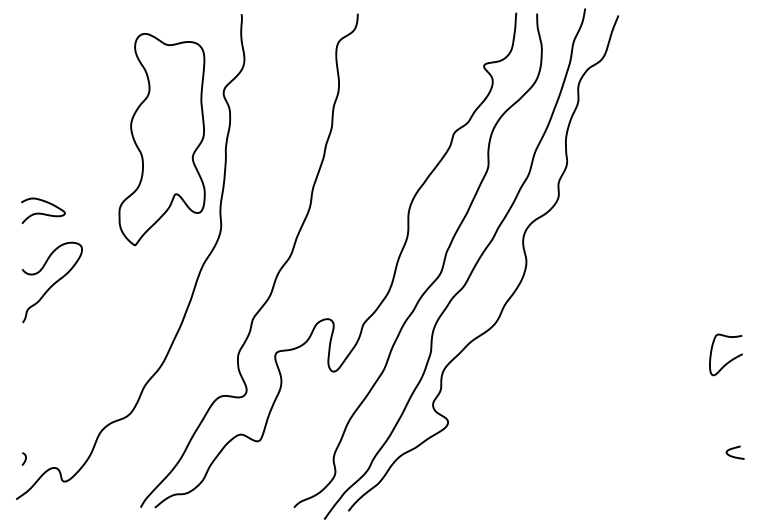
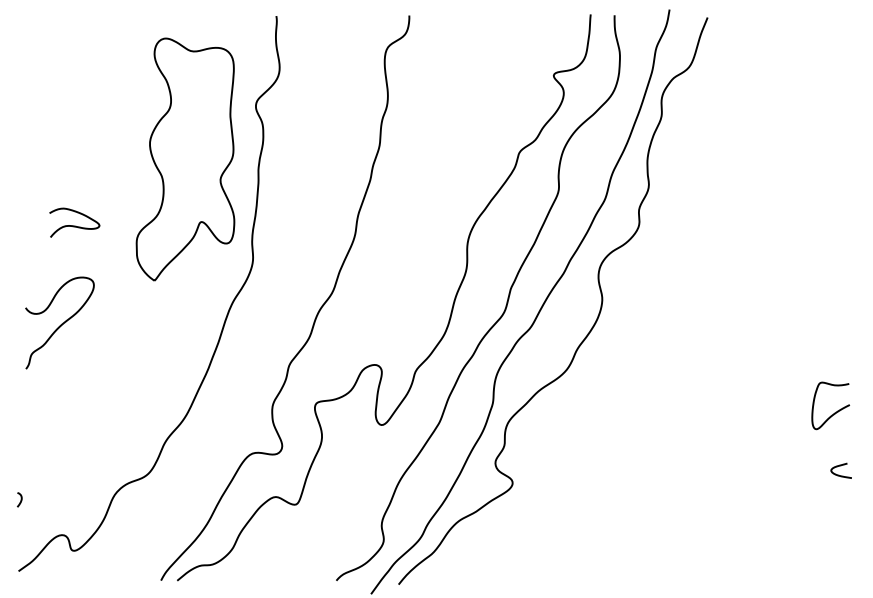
curve: (43, 213) -> (74, 225), moved
curve: (733, 449) -> (839, 467), moved
curve: (24, 459) -> (20, 500), moved

